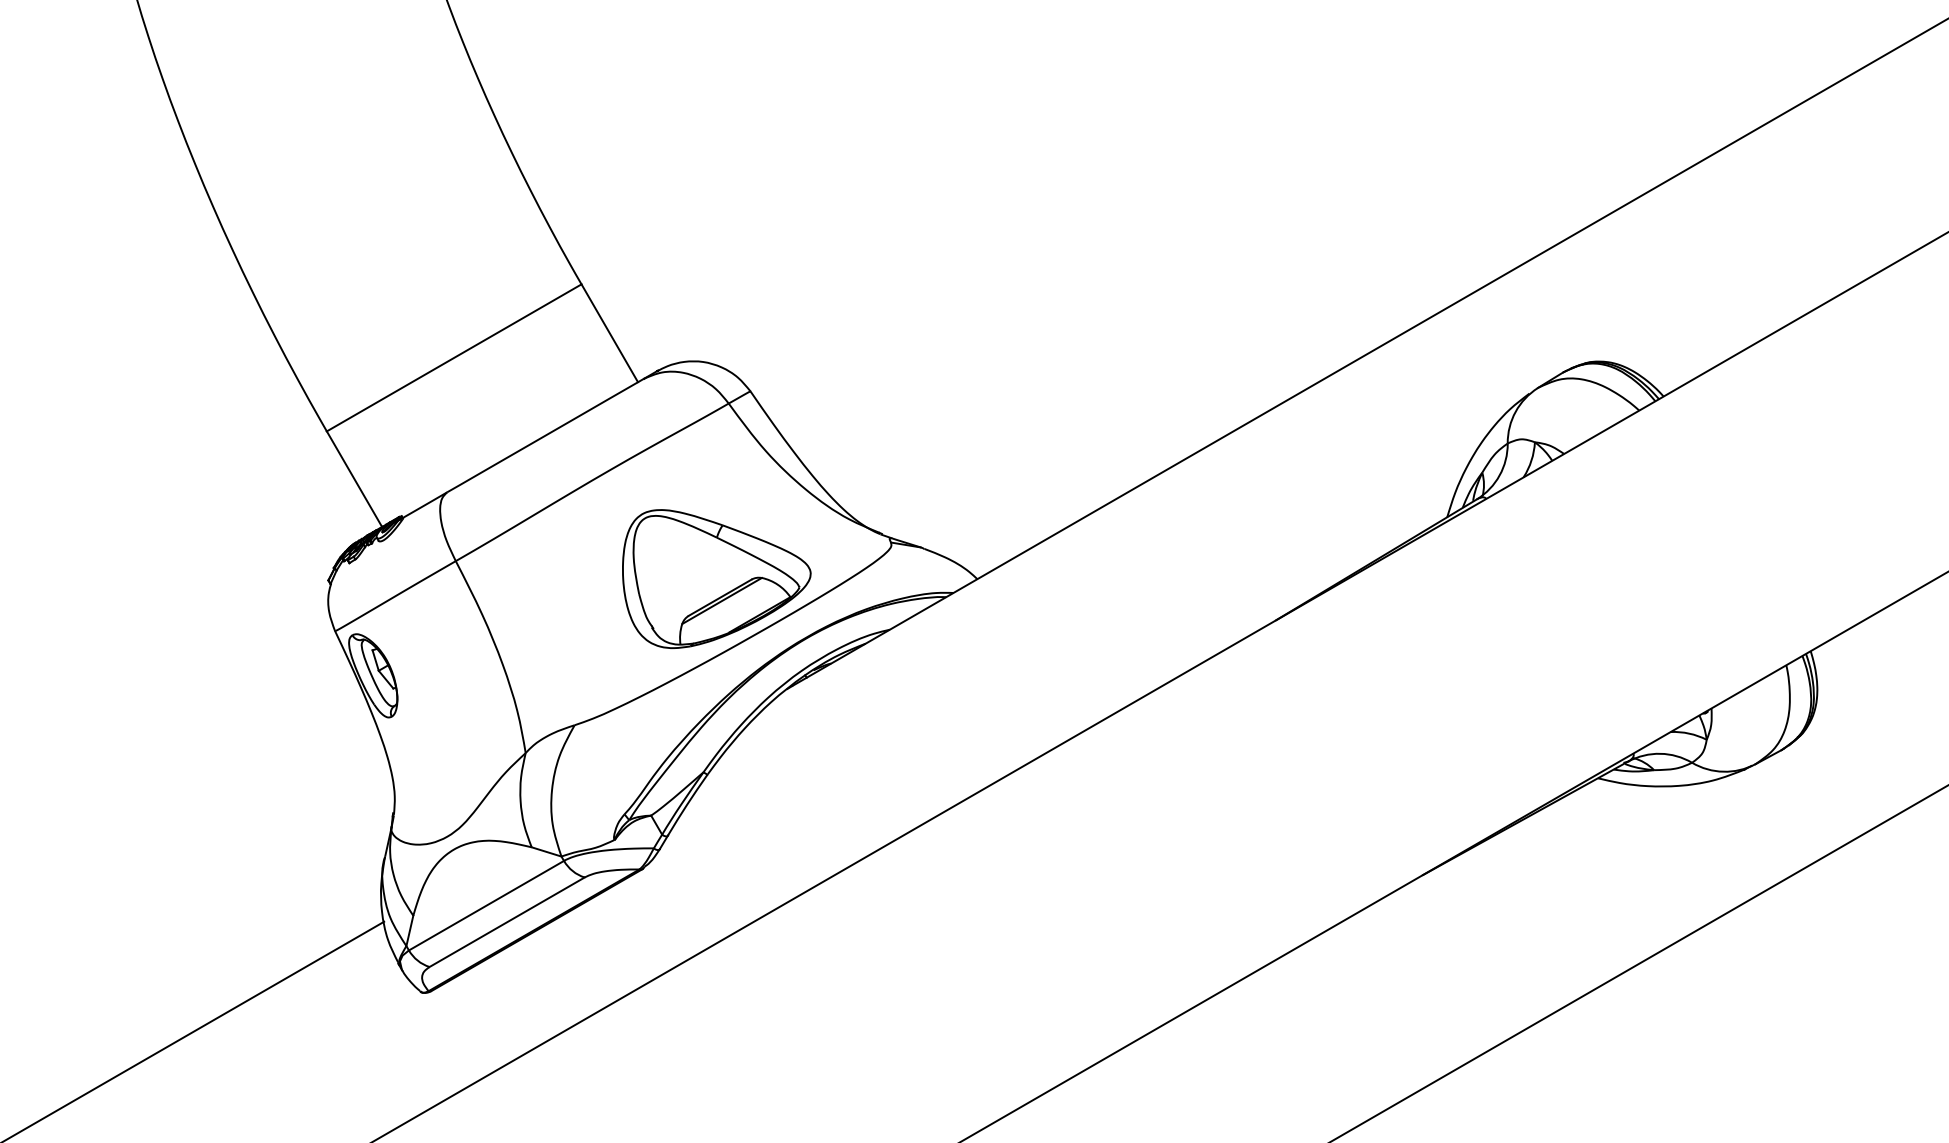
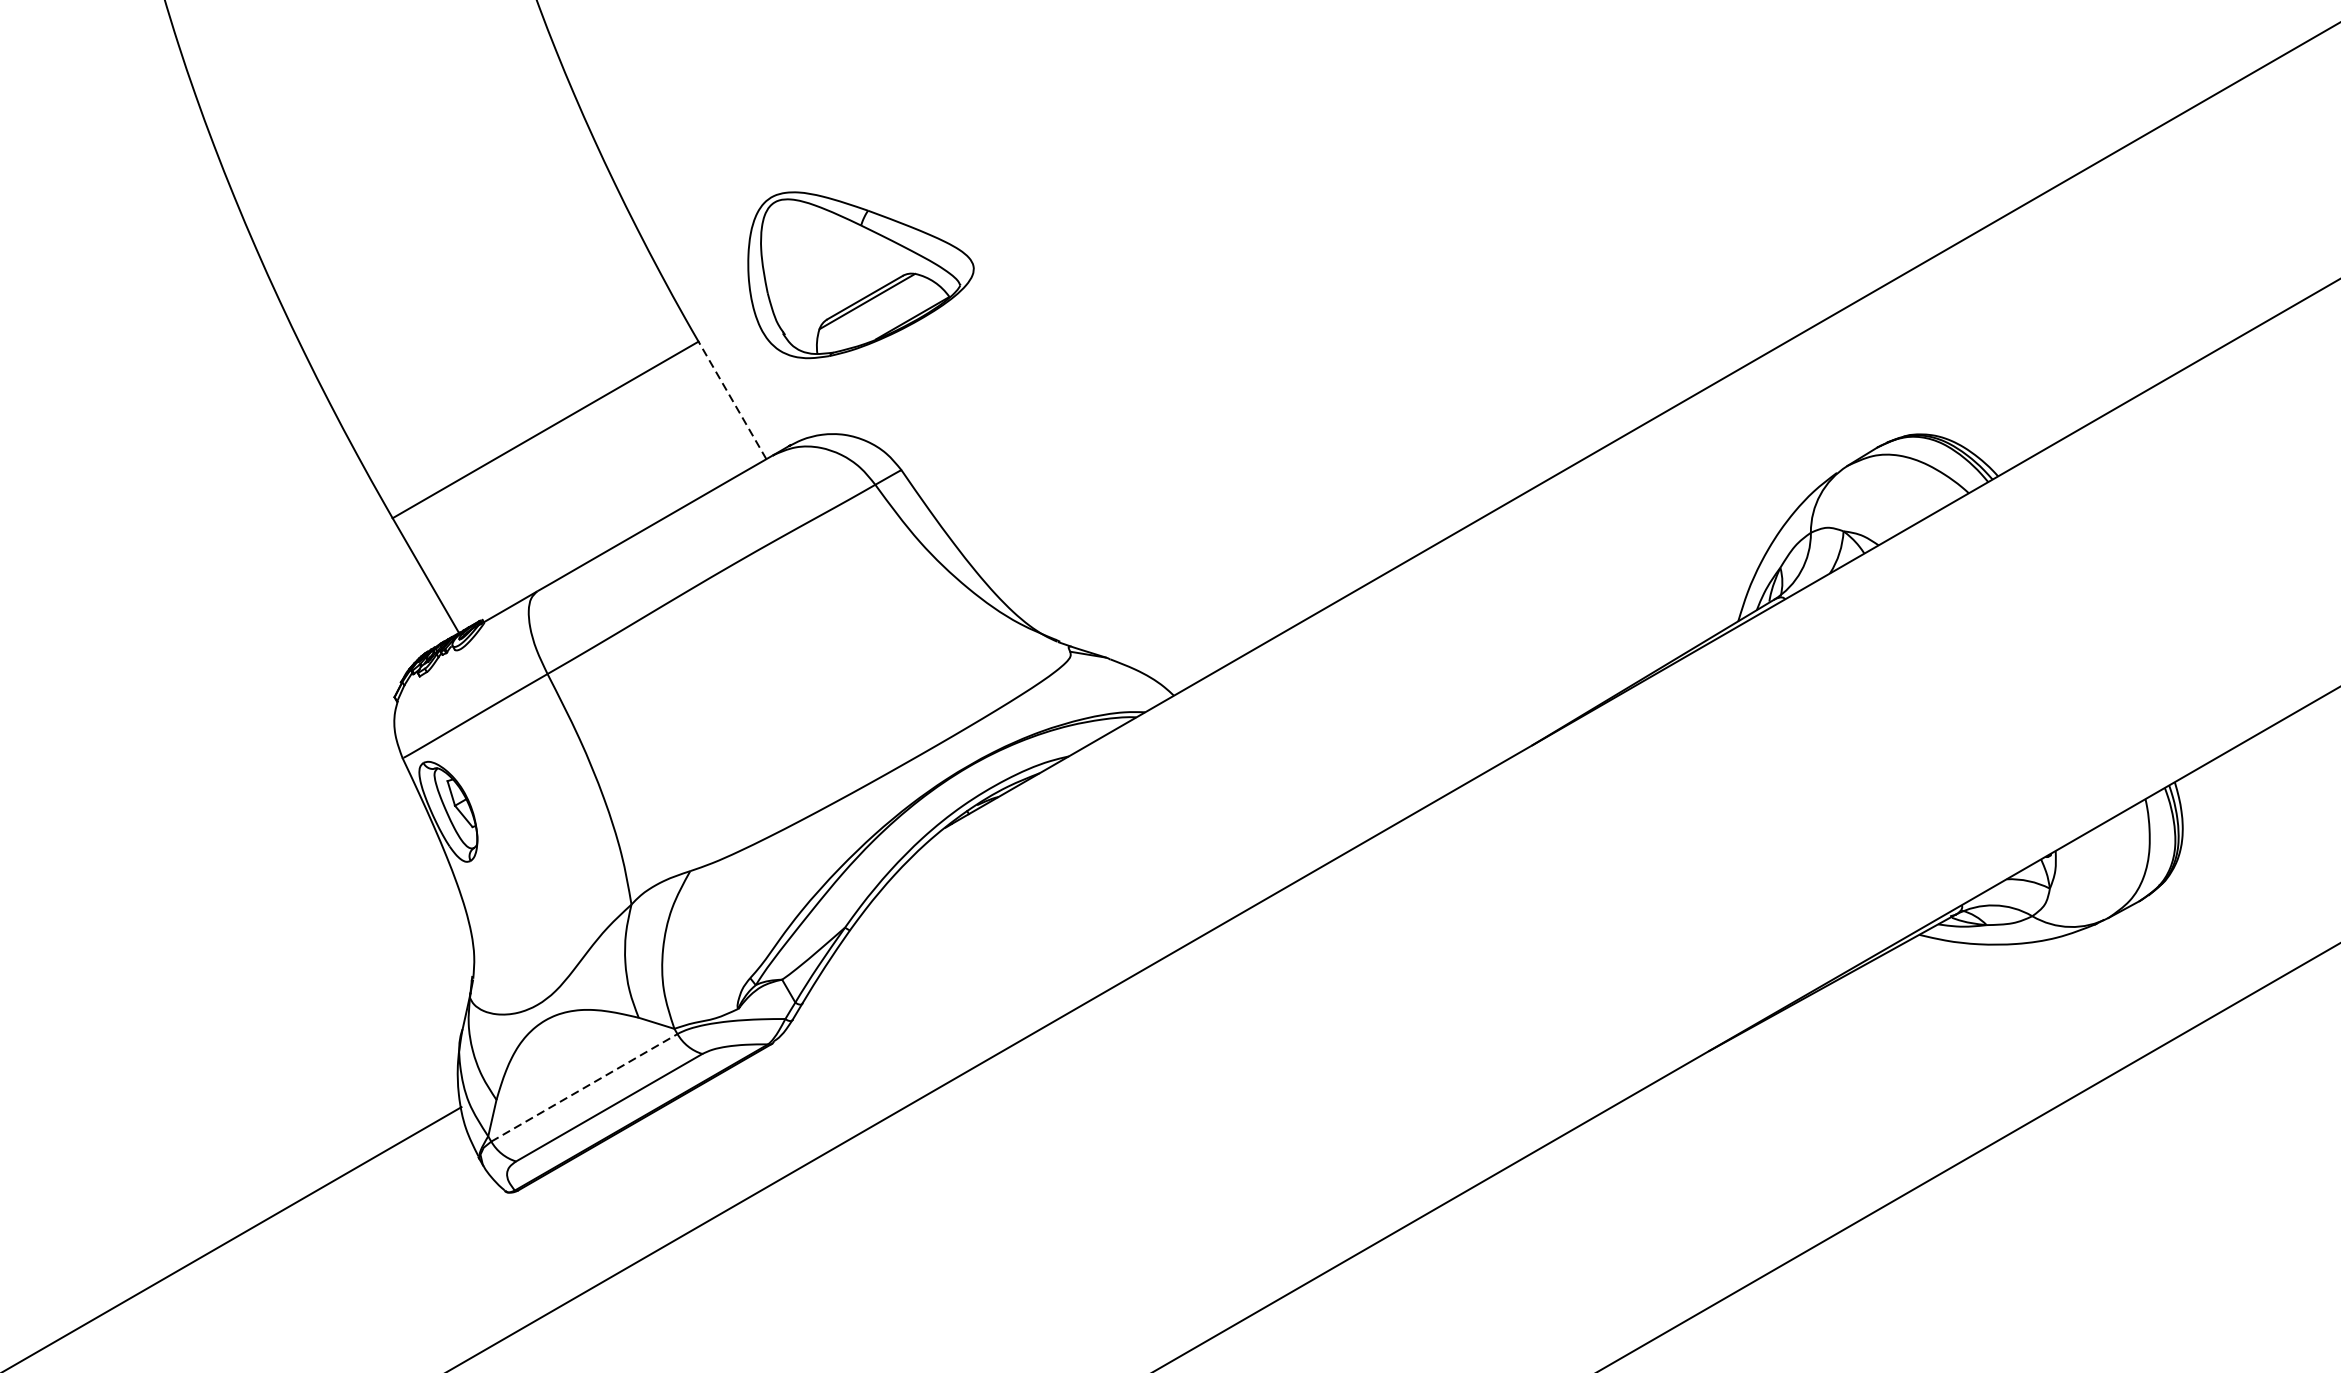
line: (609, 332) -> (732, 399), solid -> dashed
part: (716, 578) -> (860, 274), moved
line: (486, 905) -> (584, 1087), solid -> dashed

